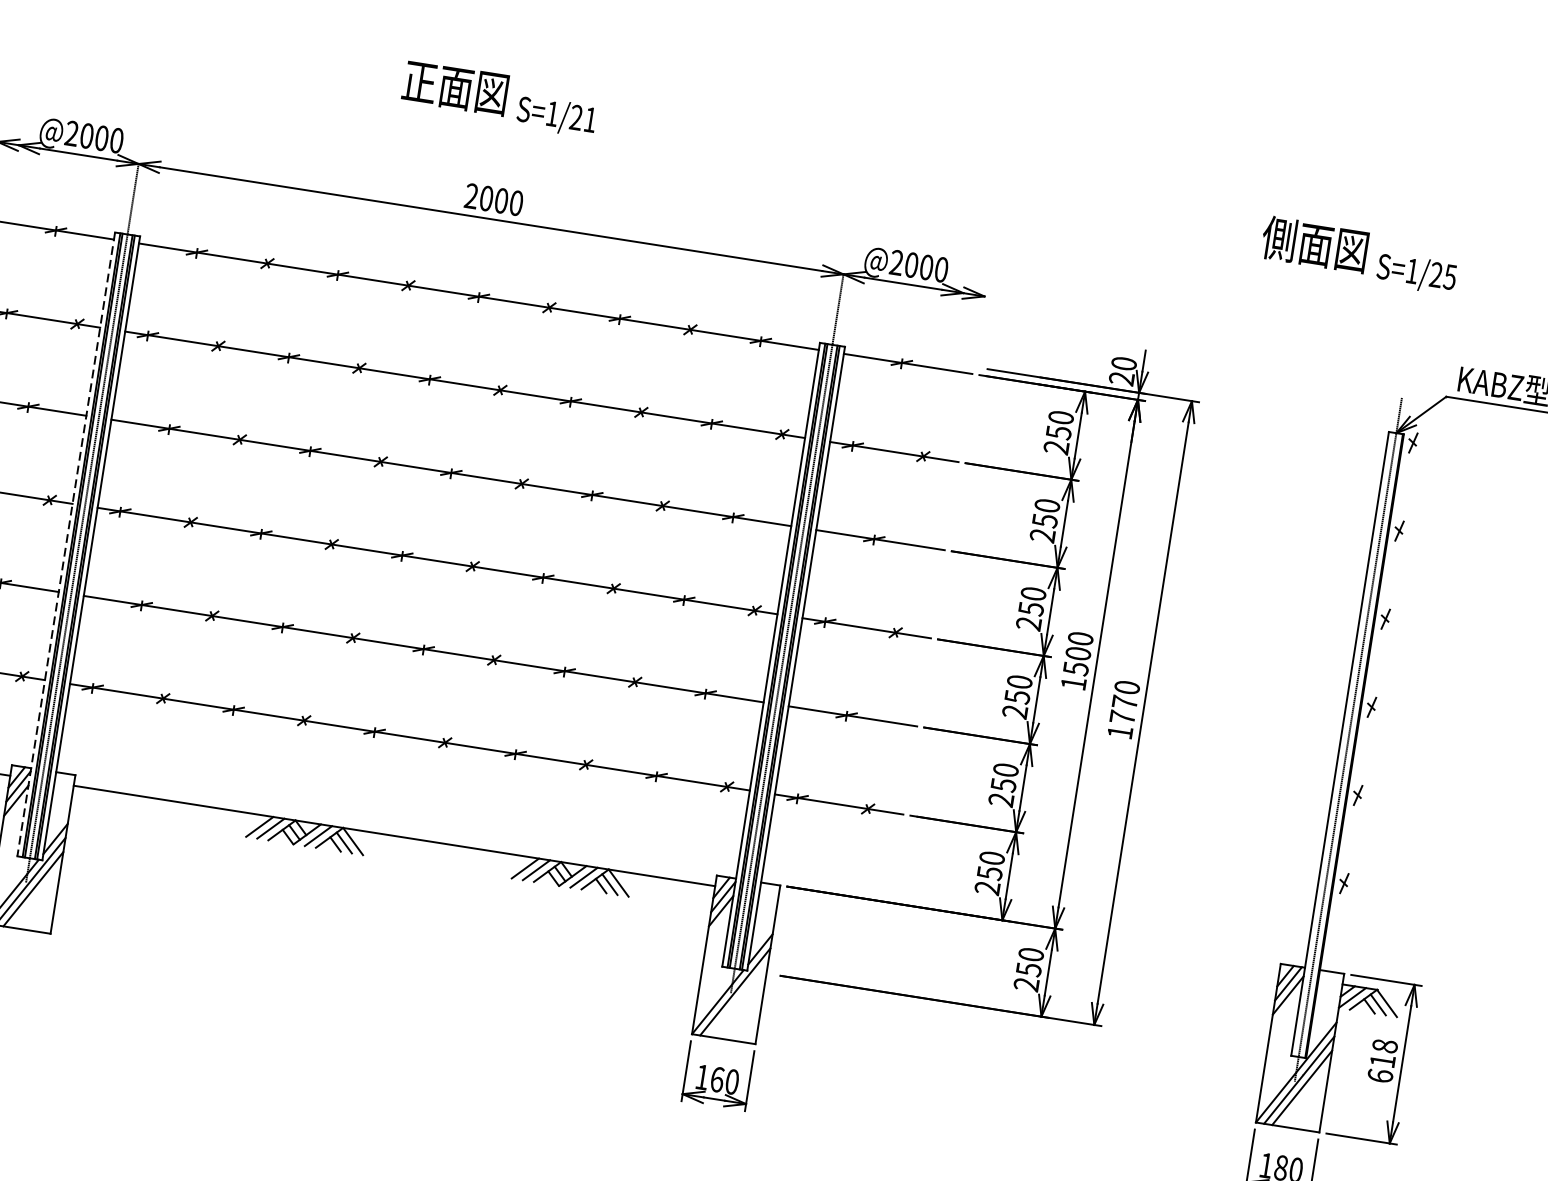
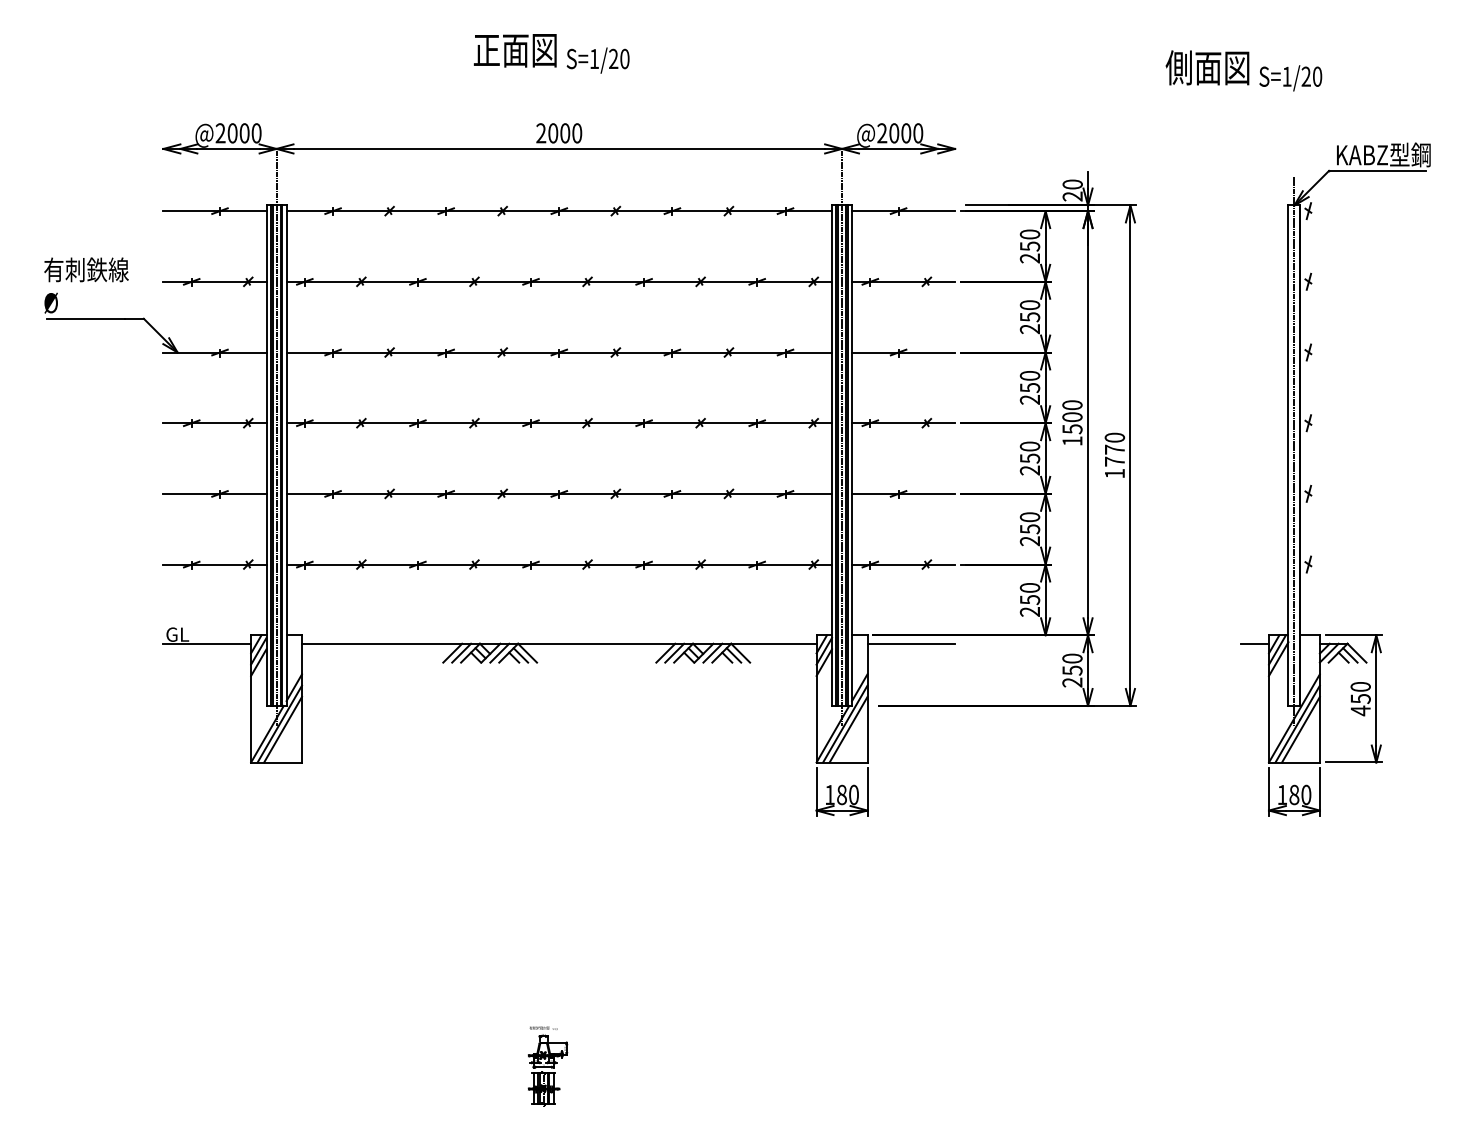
text: (590, 119) -> (624, 58), S=1/21 -> S=1/20
text: (1450, 276) -> (1317, 76), S=1/25 -> S=1/20
line: (66, 545) -> (266, 456), dashed -> solid
line: (833, 904) -> (911, 643), added
line: (1261, 971) -> (1254, 643), added
line: (738, 999) -> (848, 729), added
text: (1382, 1061) -> (1360, 699), 618 -> 450
text: (718, 1079) -> (842, 794), 160 -> 180

